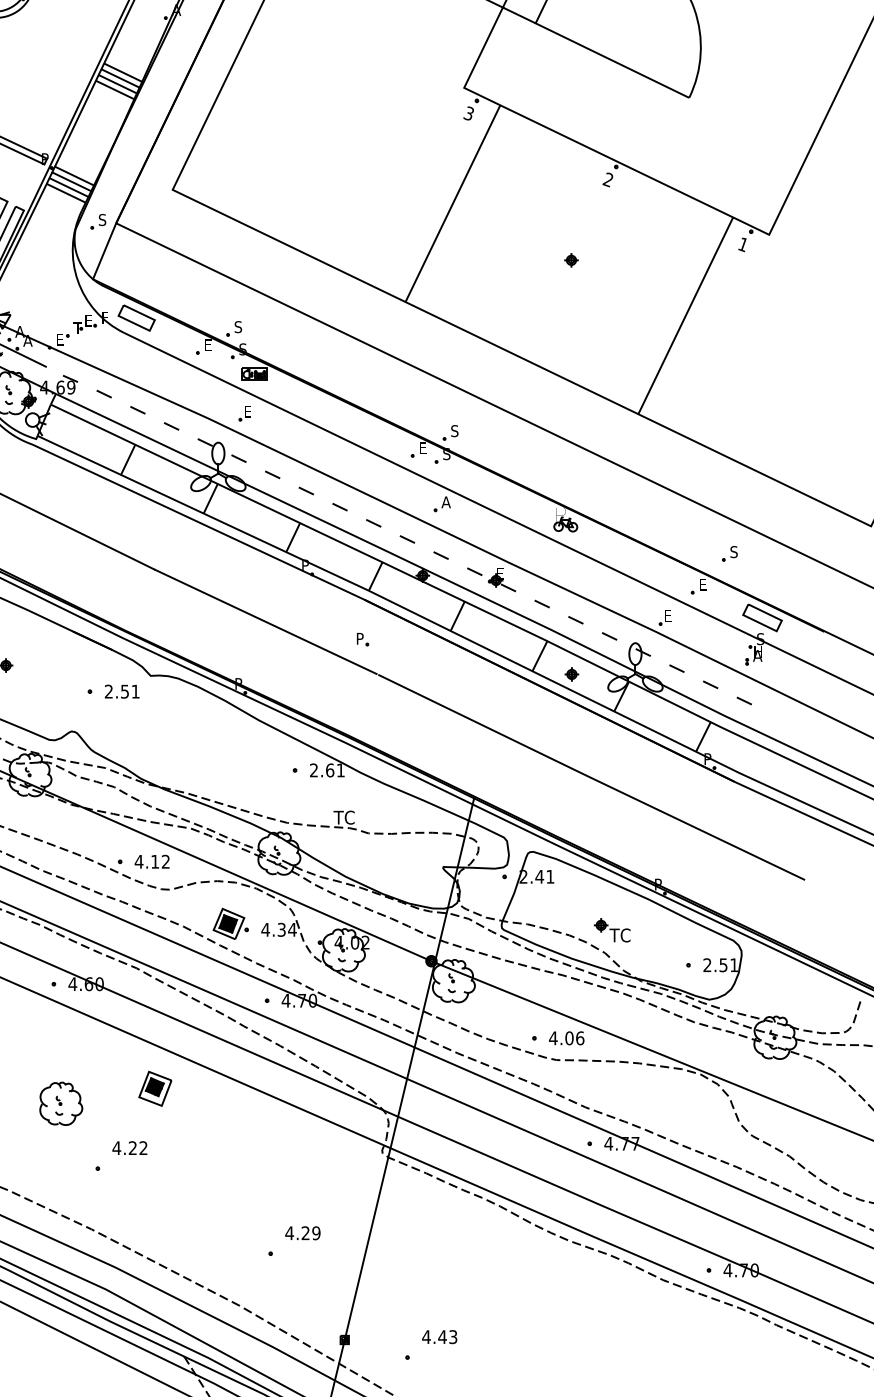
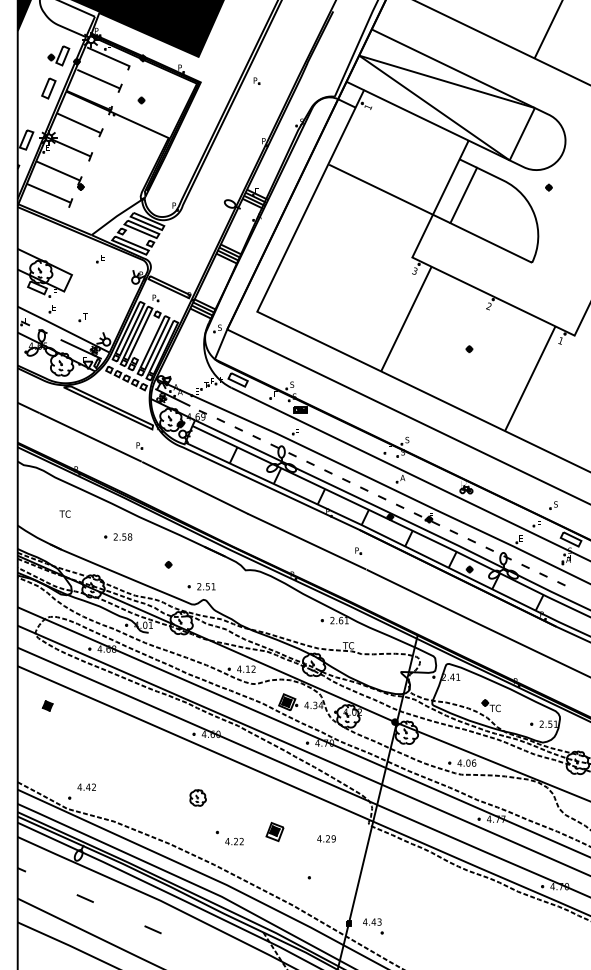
part: (112, 691) -> (201, 586), moved
part: (154, 1089) -> (274, 832), moved
part: (62, 1102) -> (198, 797), size x0.7
text: (129, 1148) -> (234, 841), moved
text: (302, 1232) -> (326, 838), moved
text: (439, 1335) -> (372, 921), moved

